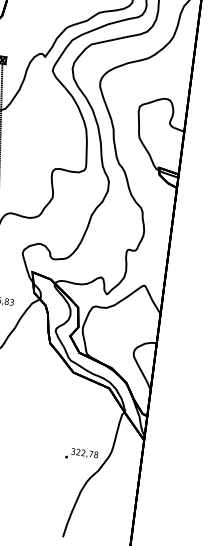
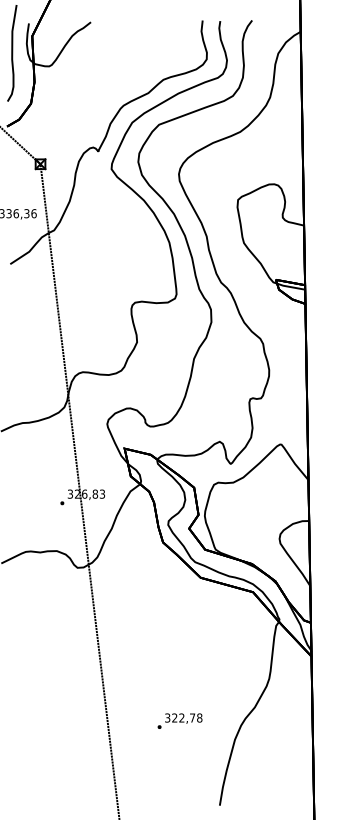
text: (81, 454) -> (179, 720), moved

